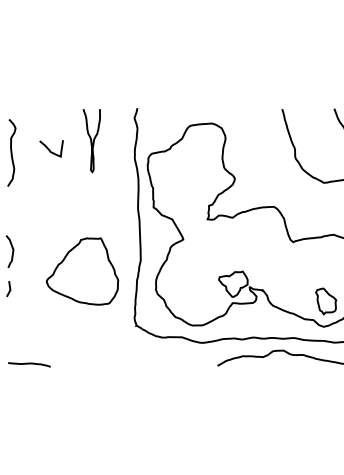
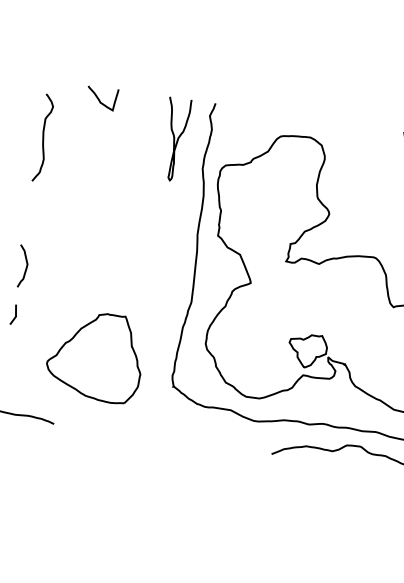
curve: (91, 141) -> (174, 140), moved
curve: (49, 148) -> (99, 97), moved
part: (82, 271) -> (95, 356), moved

